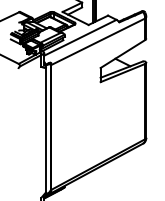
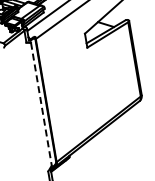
line: (45, 130) -> (41, 104), solid -> dashed

